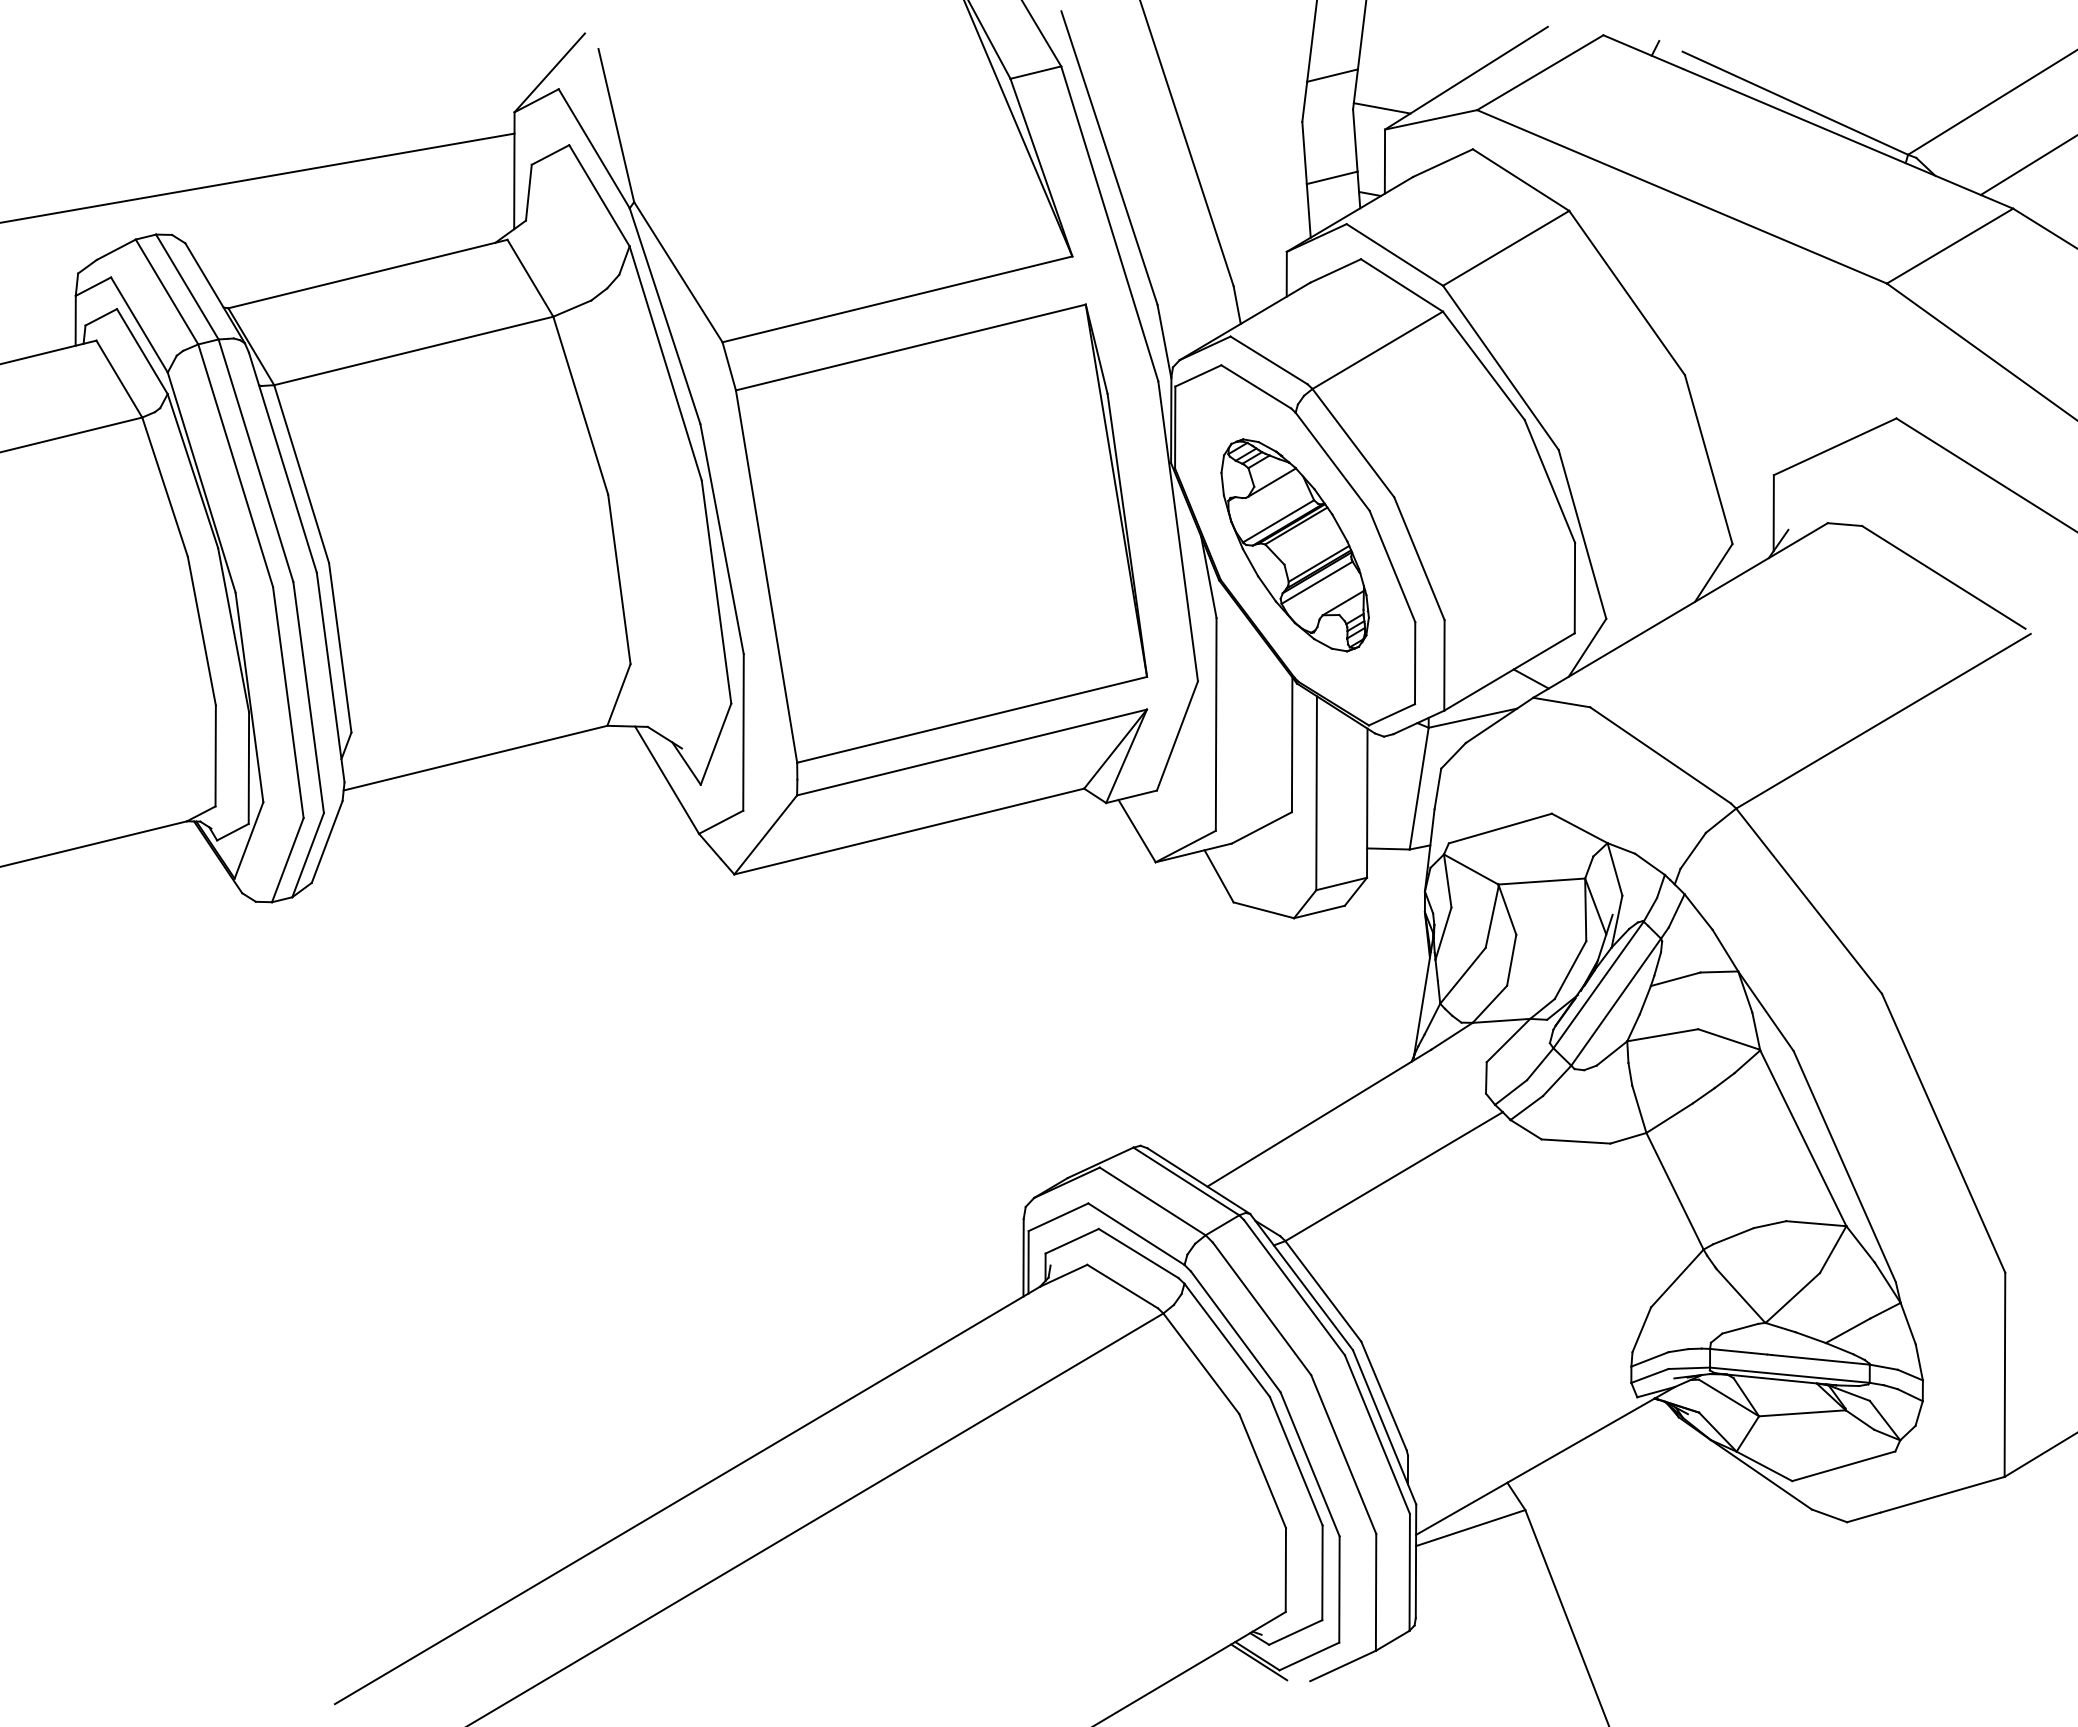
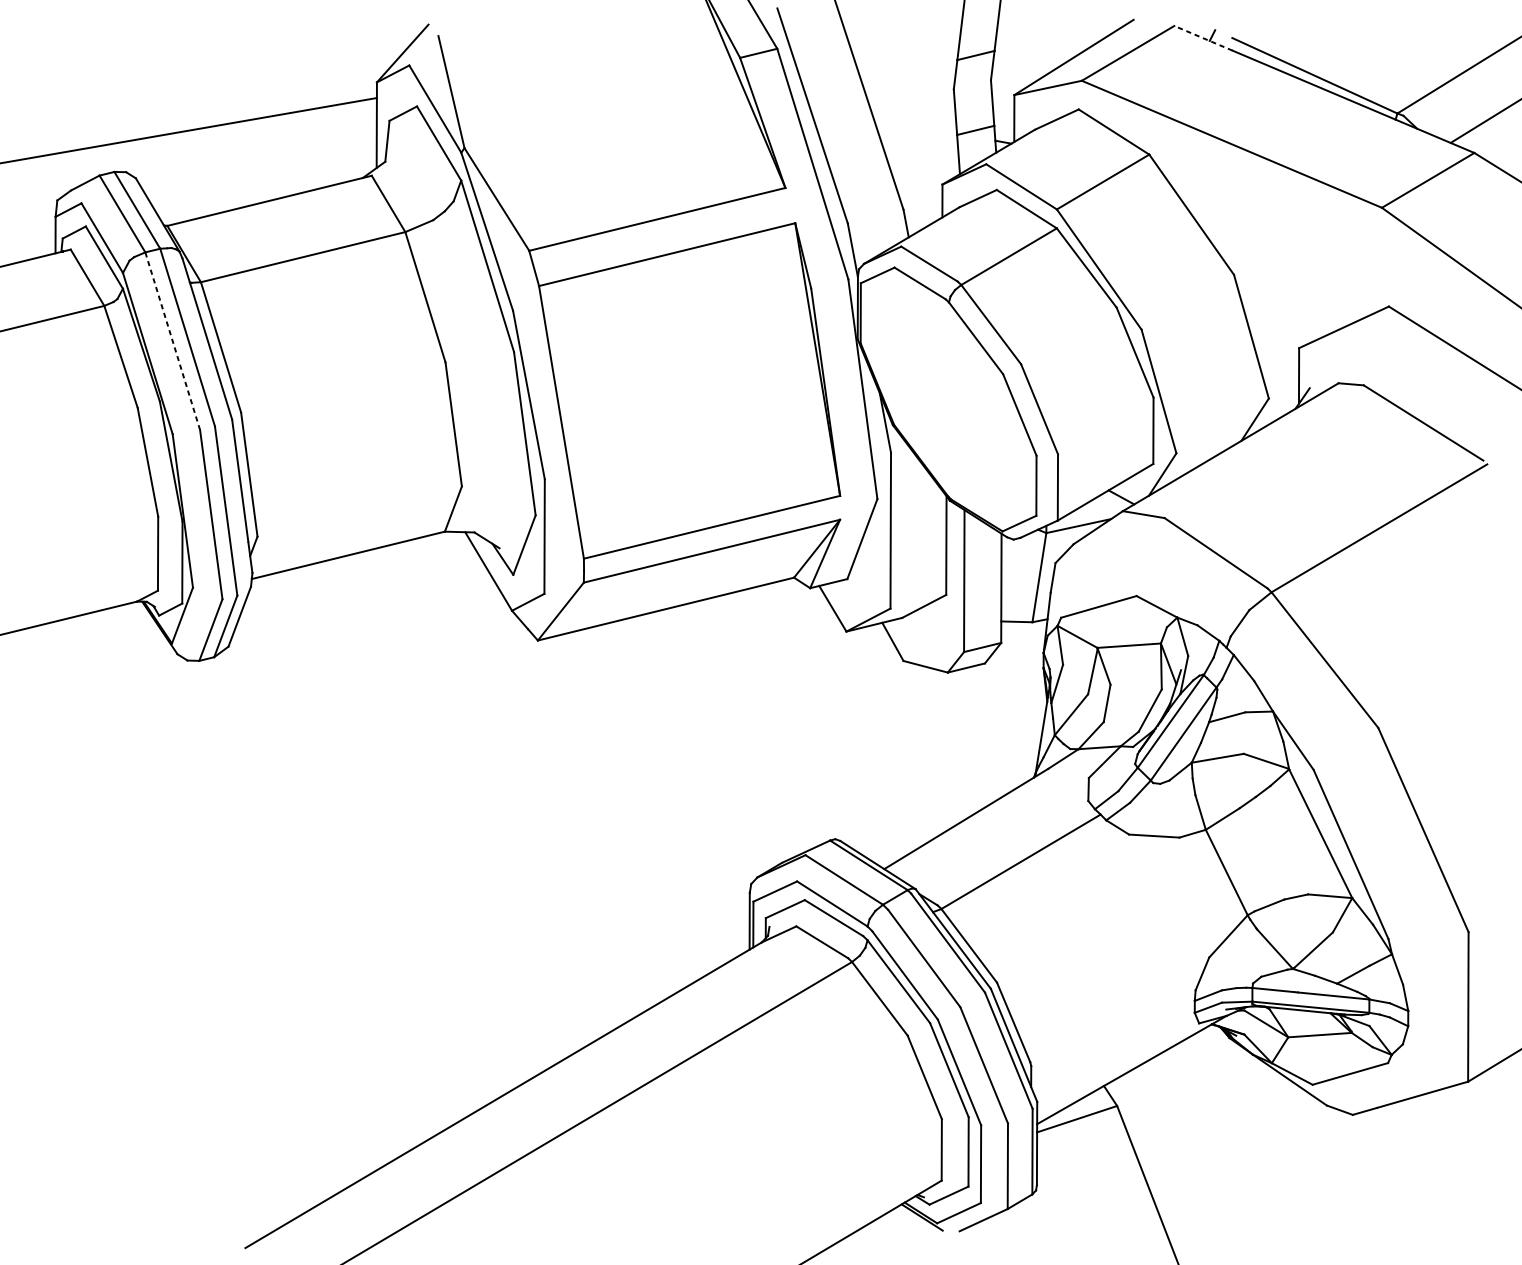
line: (1642, 51) -> (1202, 37), solid -> dashed
line: (1381, 108) -> (1011, 79), removed
line: (235, 465) -> (172, 341), solid -> dashed
part: (1294, 545) -> (948, 399), removed

